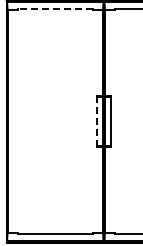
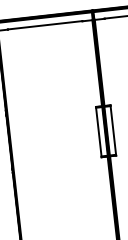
line: (55, 9) -> (45, 25), dashed -> solid
line: (96, 121) -> (98, 132), dashed -> solid

